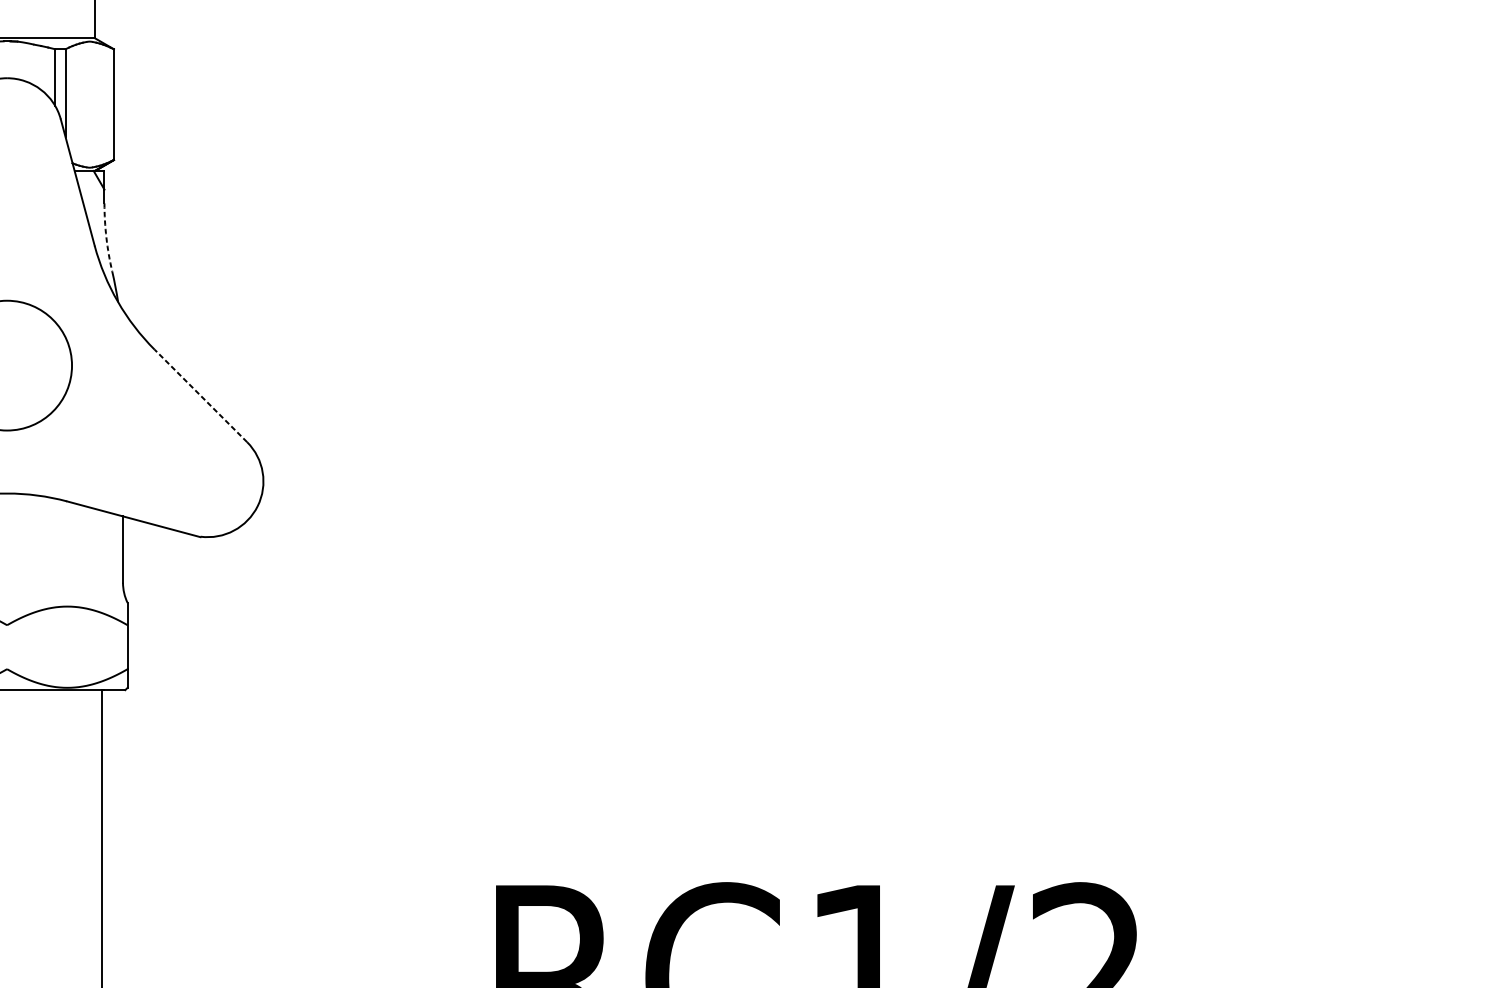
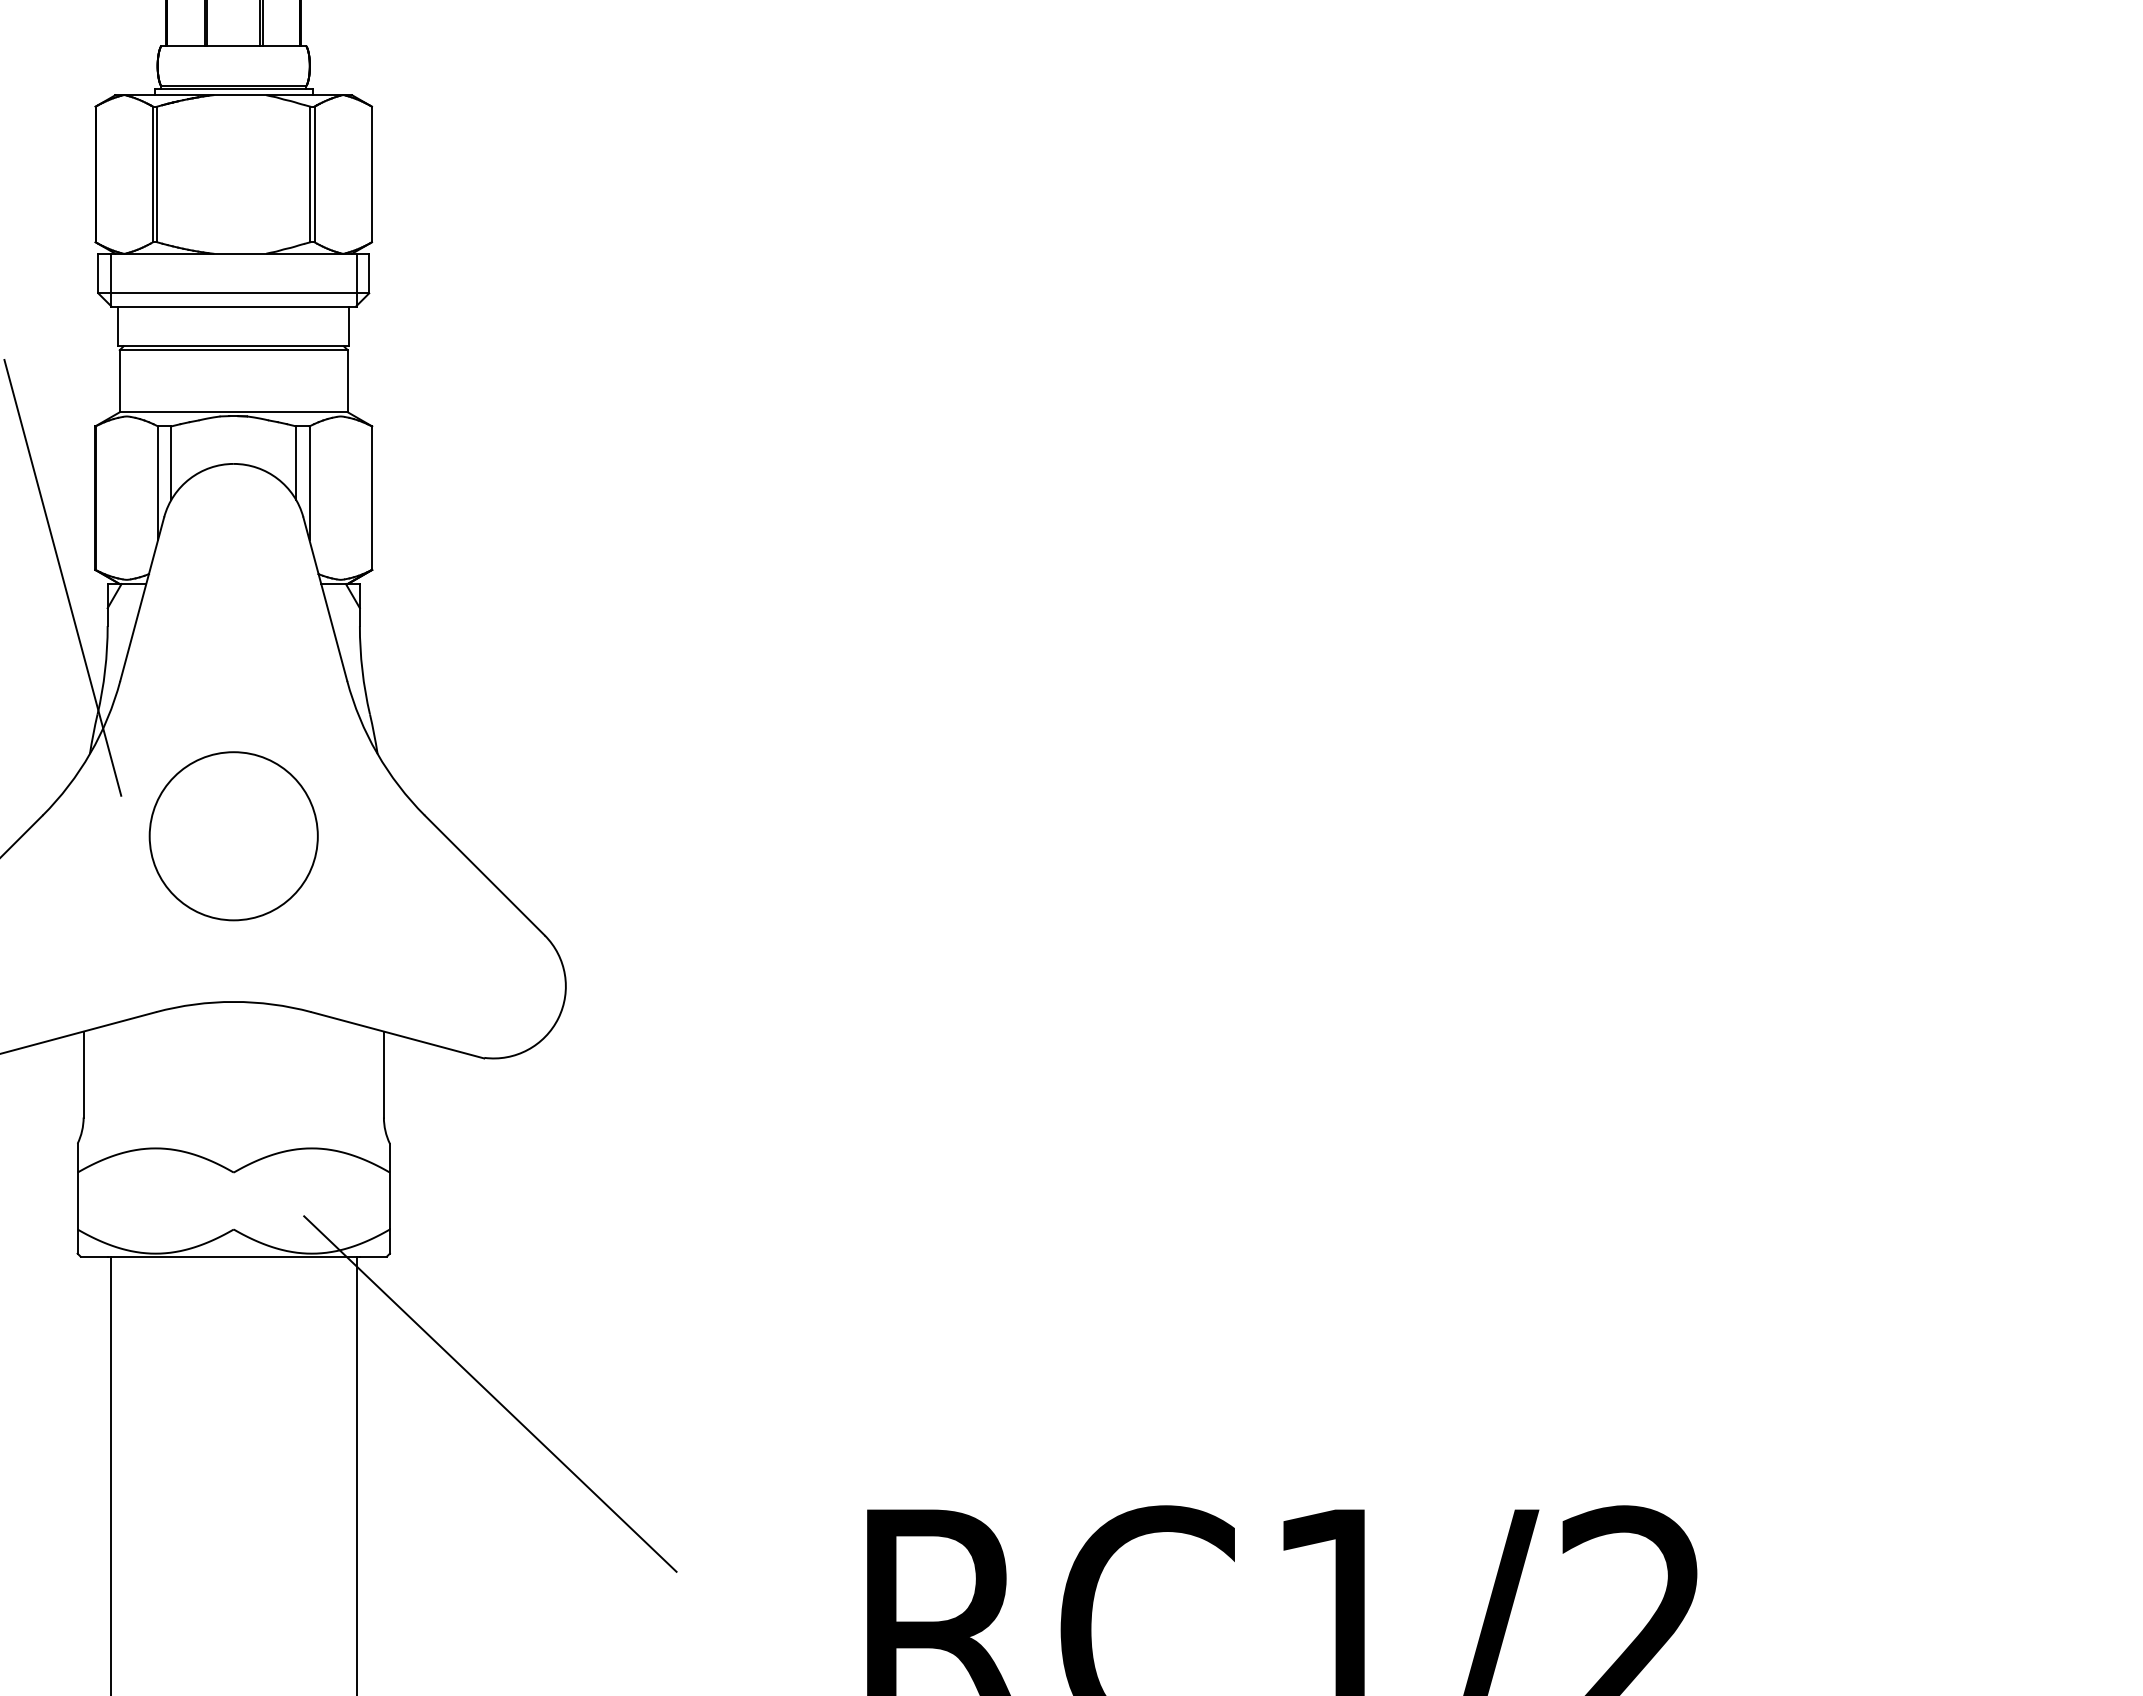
arc: (106, 237) -> (362, 670), dashed -> solid
line: (200, 395) -> (484, 875), dashed -> solid
line: (205, 795) -> (490, 1393), added

